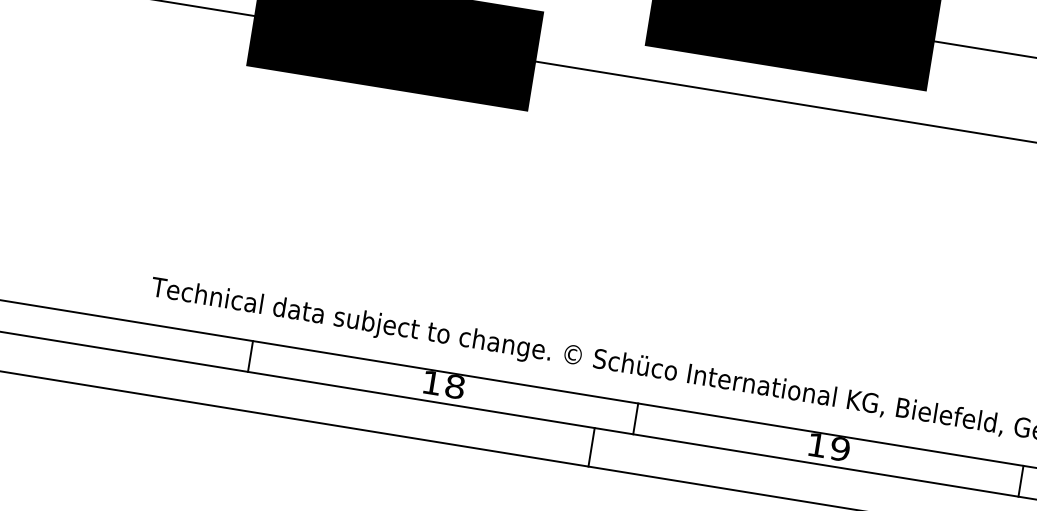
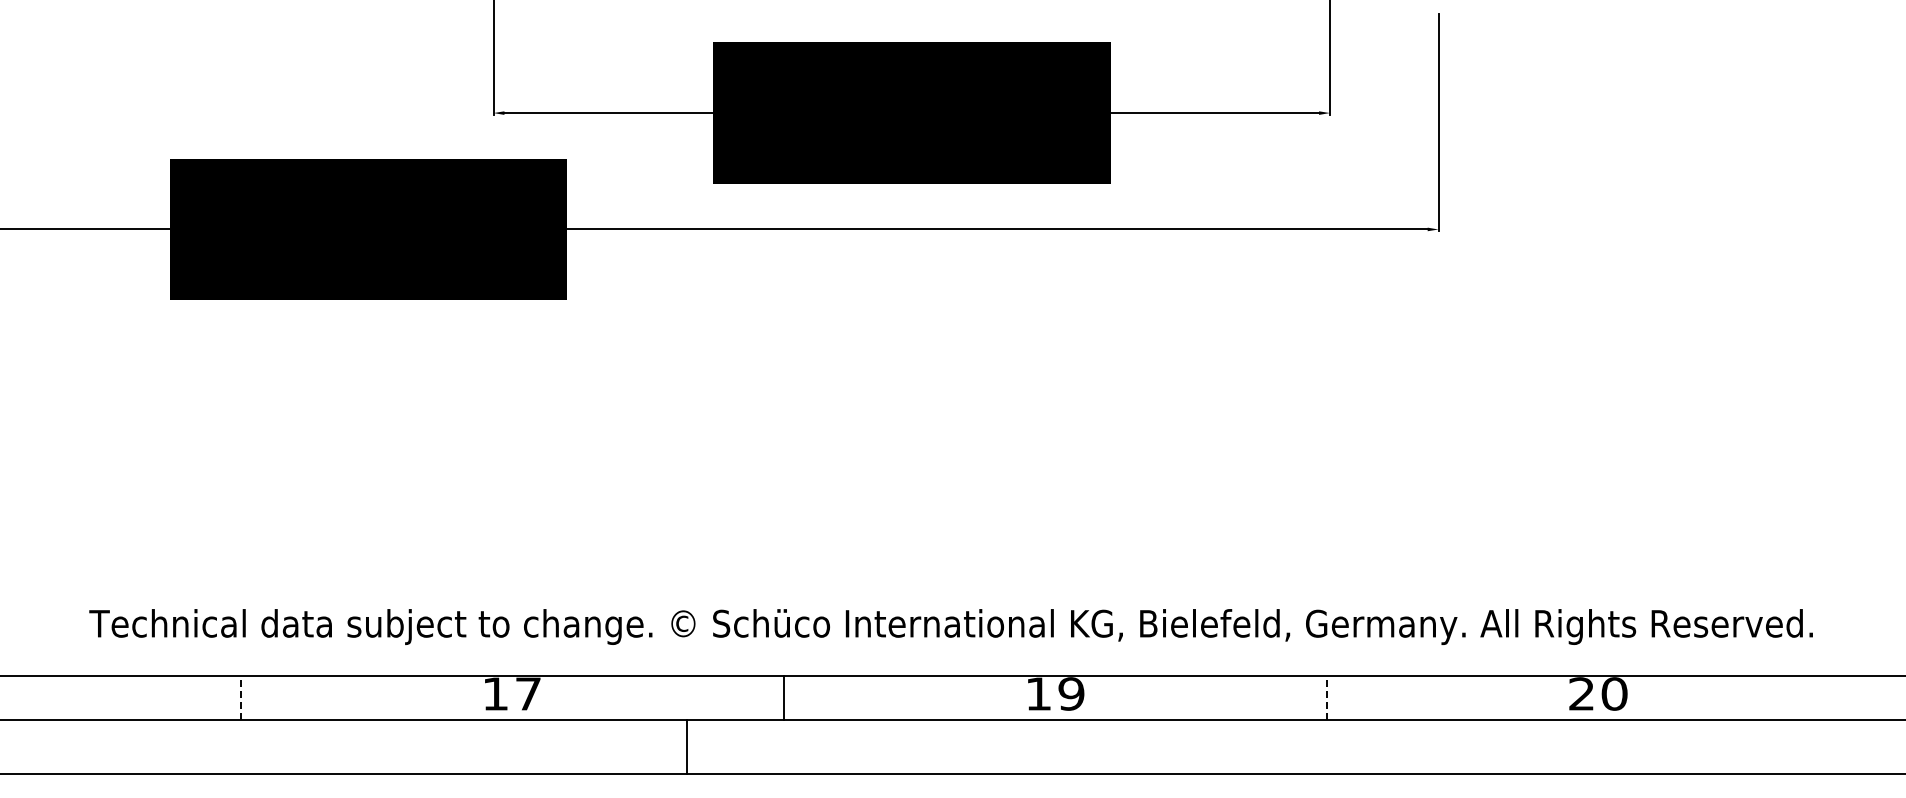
line: (250, 356) -> (240, 698), solid -> dashed
text: (455, 386) -> (528, 693), 18 -> 17
line: (591, 447) -> (687, 746), moved
line: (1020, 481) -> (1326, 698), solid -> dashed

